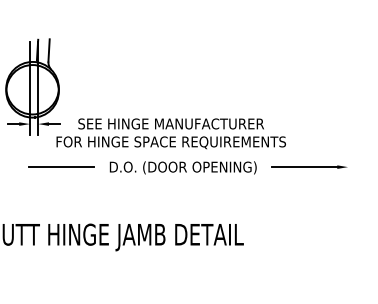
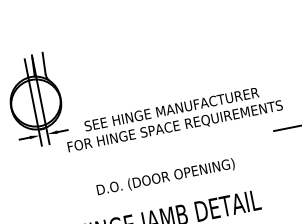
line: (61, 167) -> (77, 170), removed
text: (182, 167) -> (165, 177), moved

